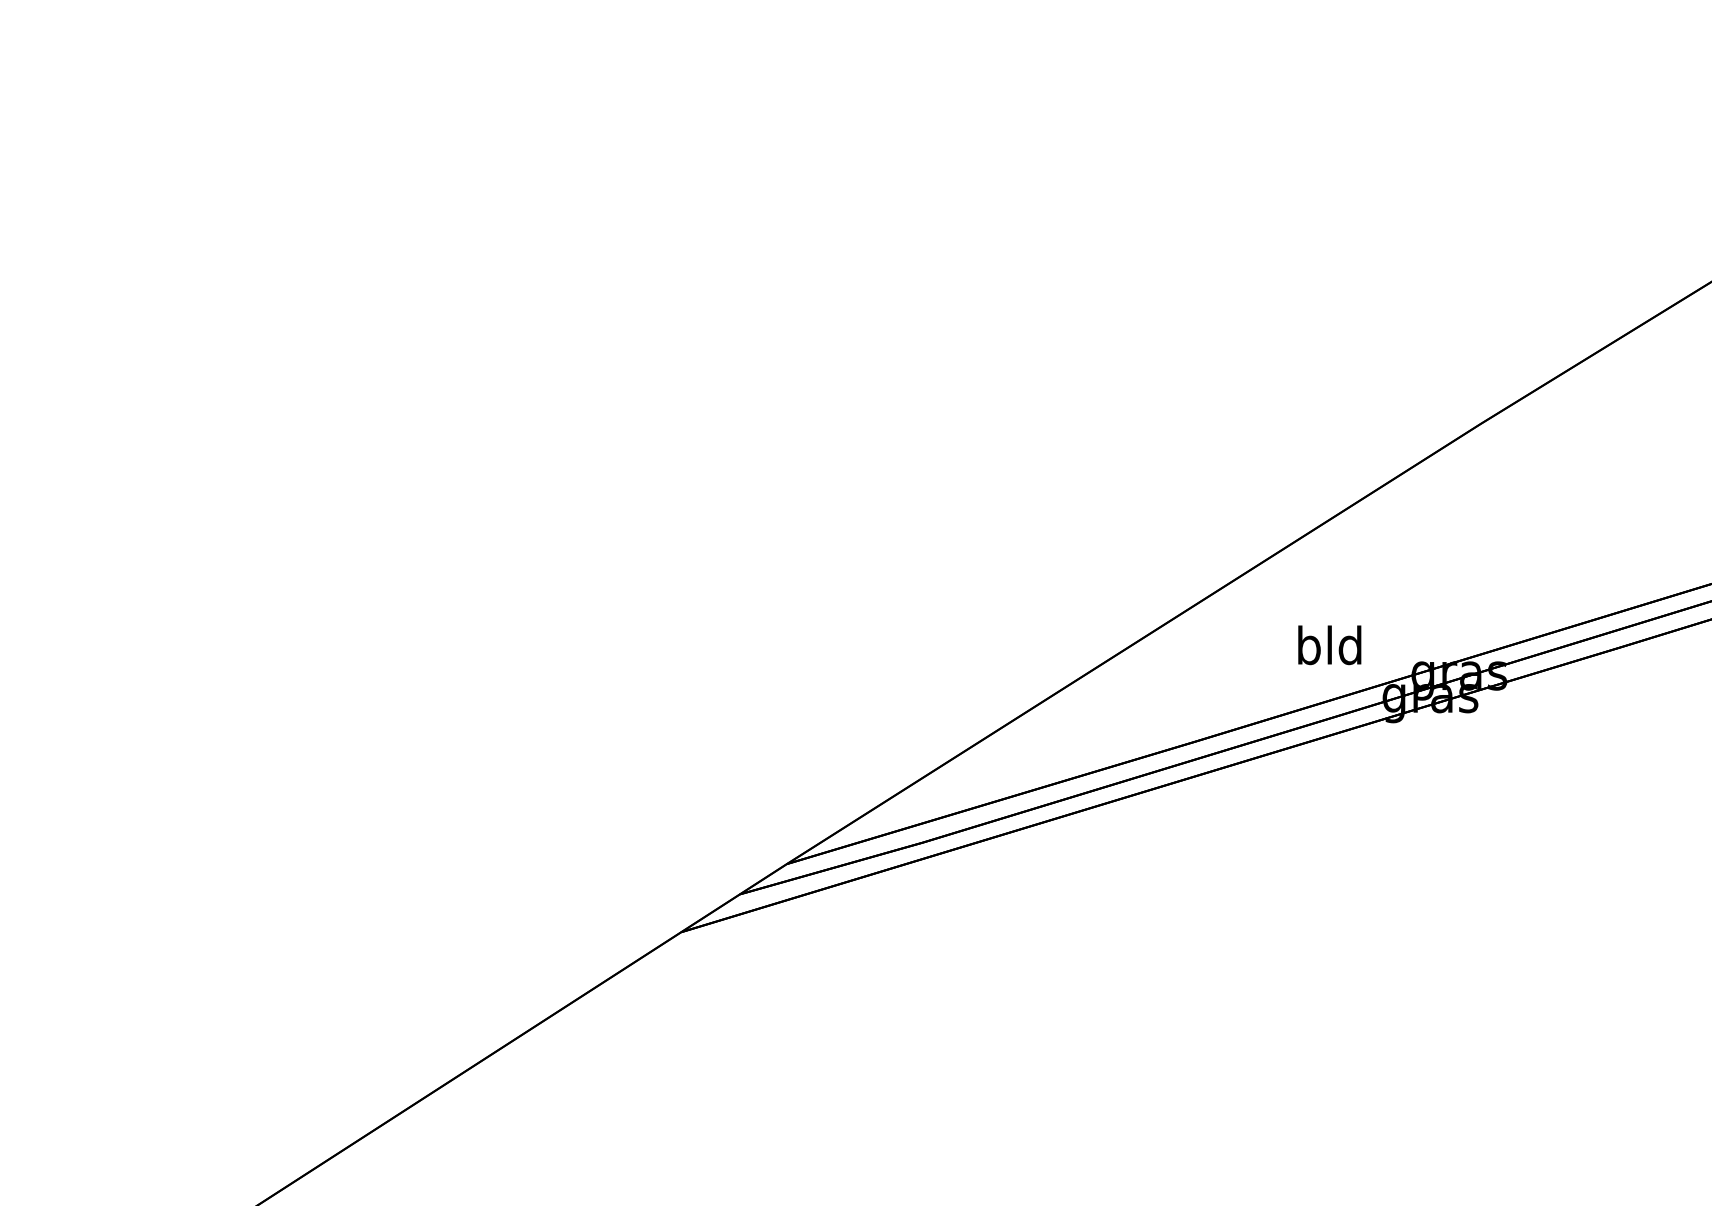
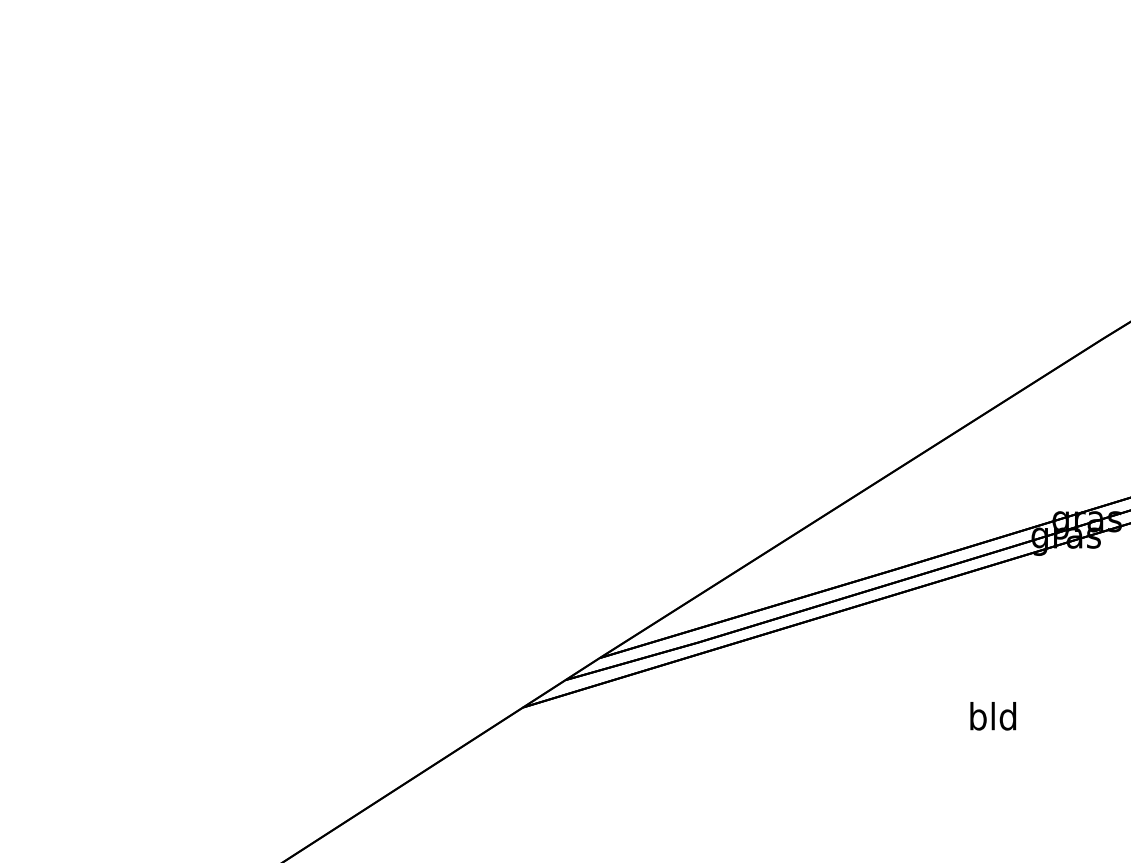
text: (1329, 645) -> (993, 716), moved

